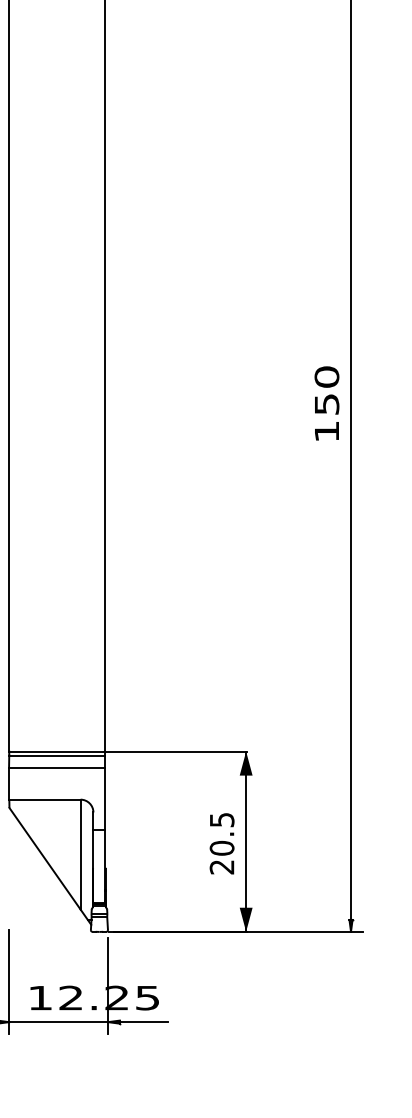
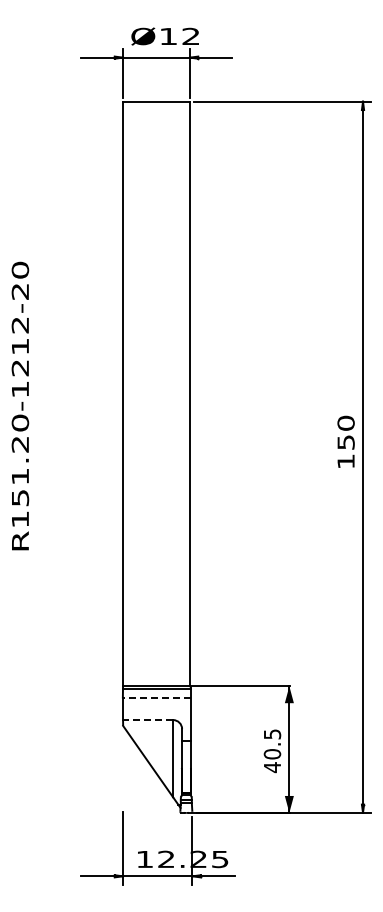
line: (56, 767) -> (156, 697), solid -> dashed
line: (44, 800) -> (147, 720), solid -> dashed
text: (220, 867) -> (271, 767), 20.5 -> 40.5

